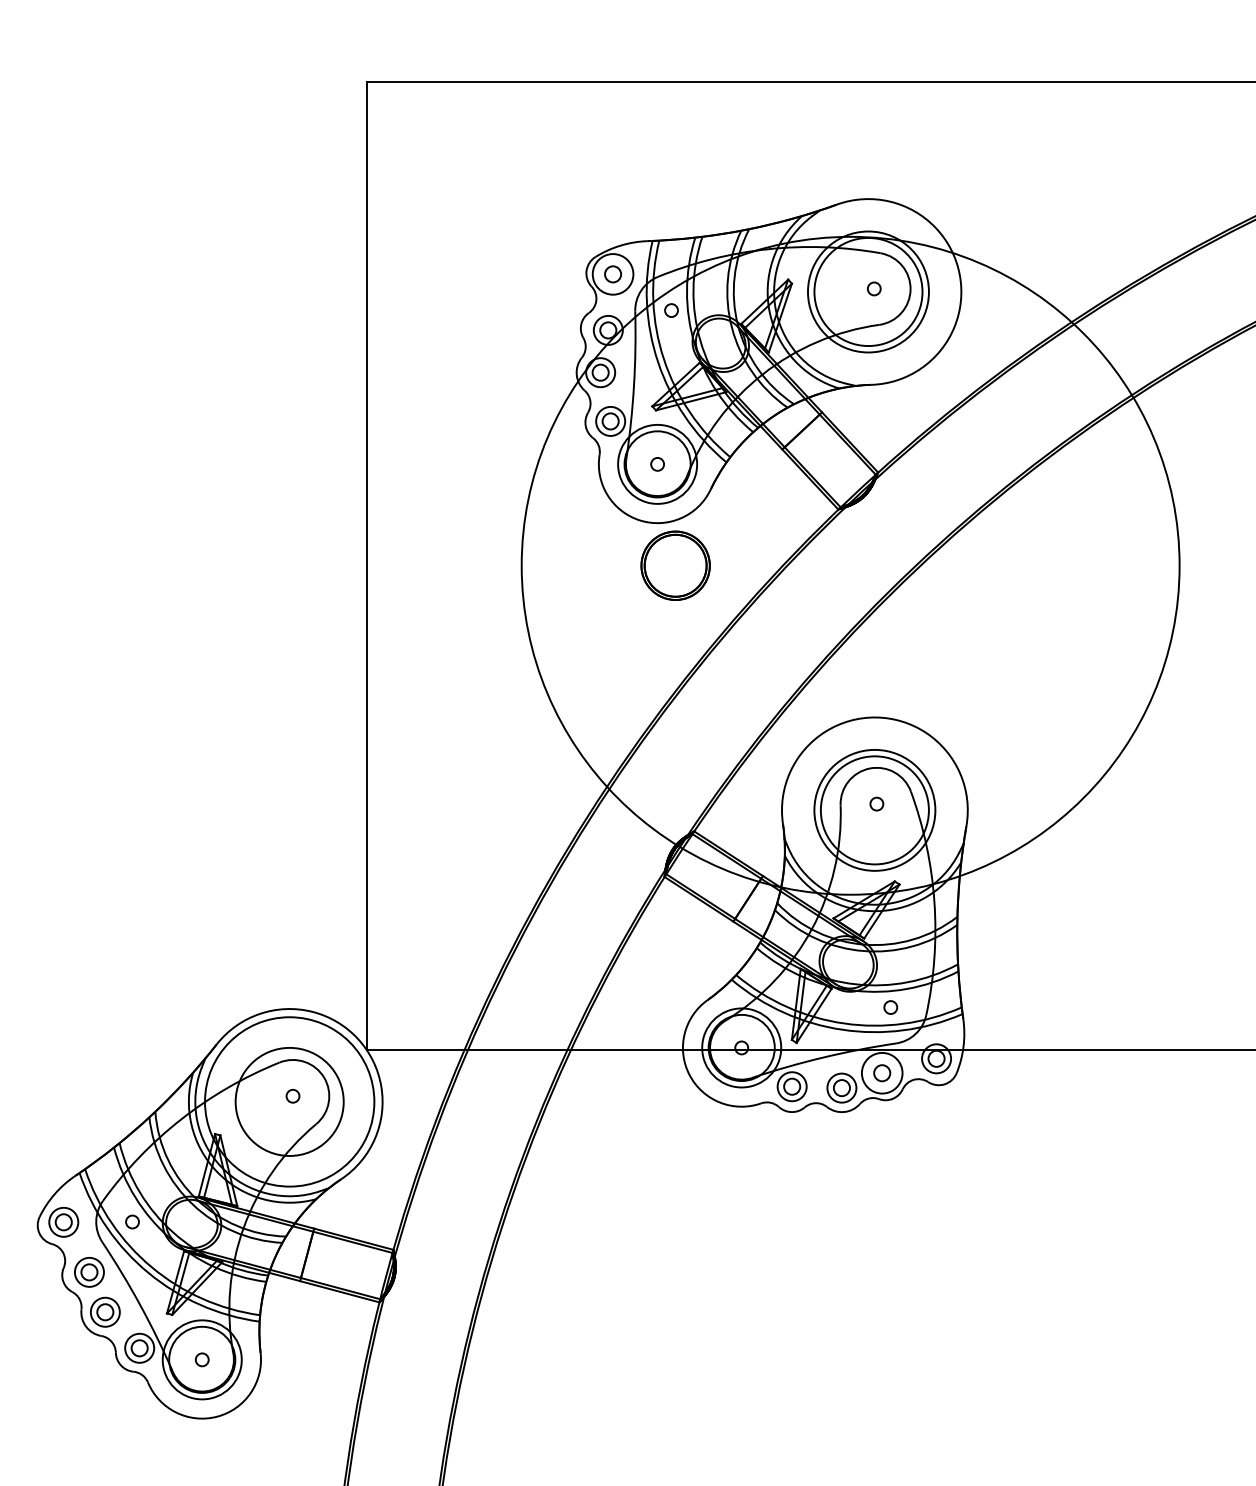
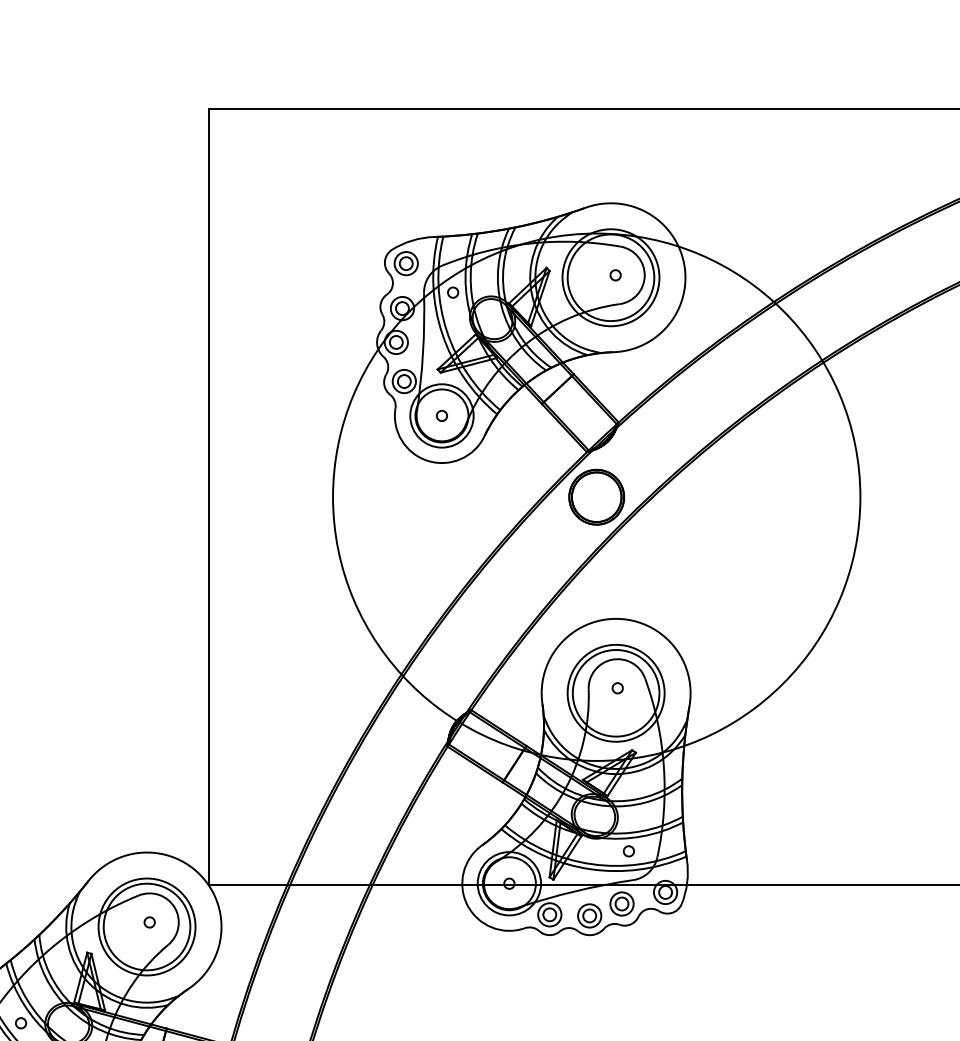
circle: (612, 273) -> (405, 262), size x0.71
part: (675, 565) -> (596, 497), moved
circle: (881, 1072) -> (621, 903), size x0.71
circle: (289, 1101) -> (146, 926), size x0.71

